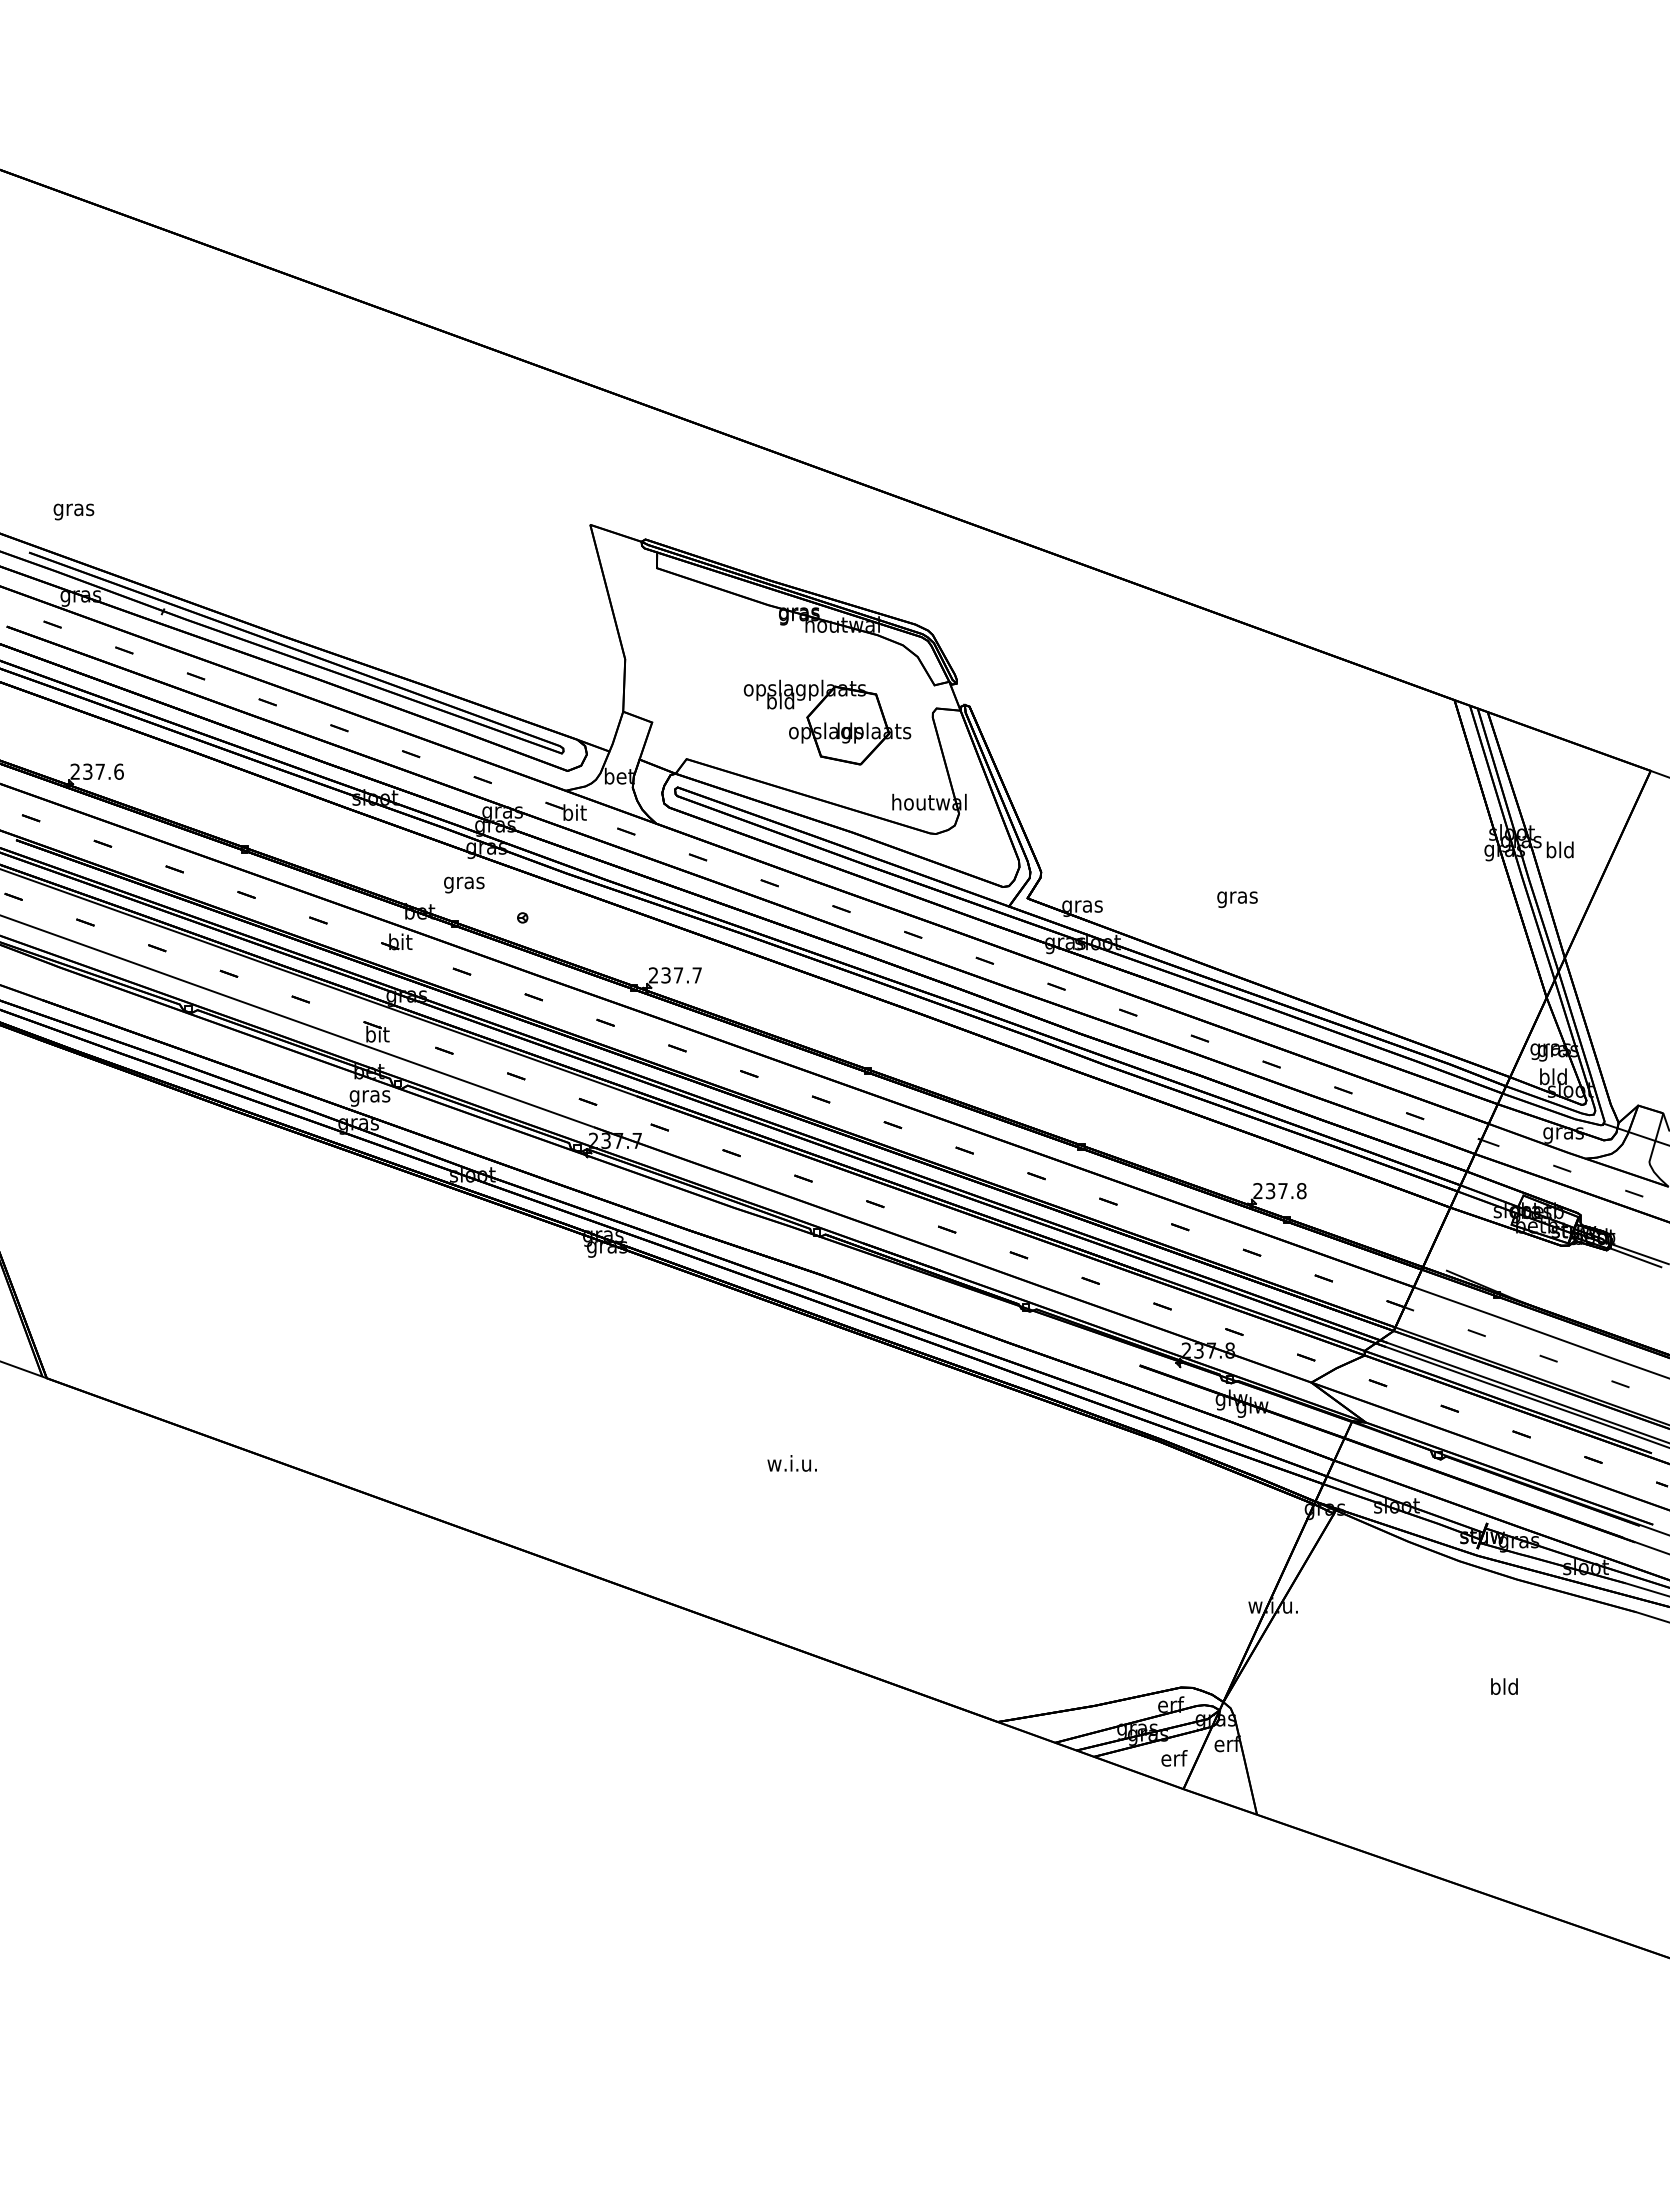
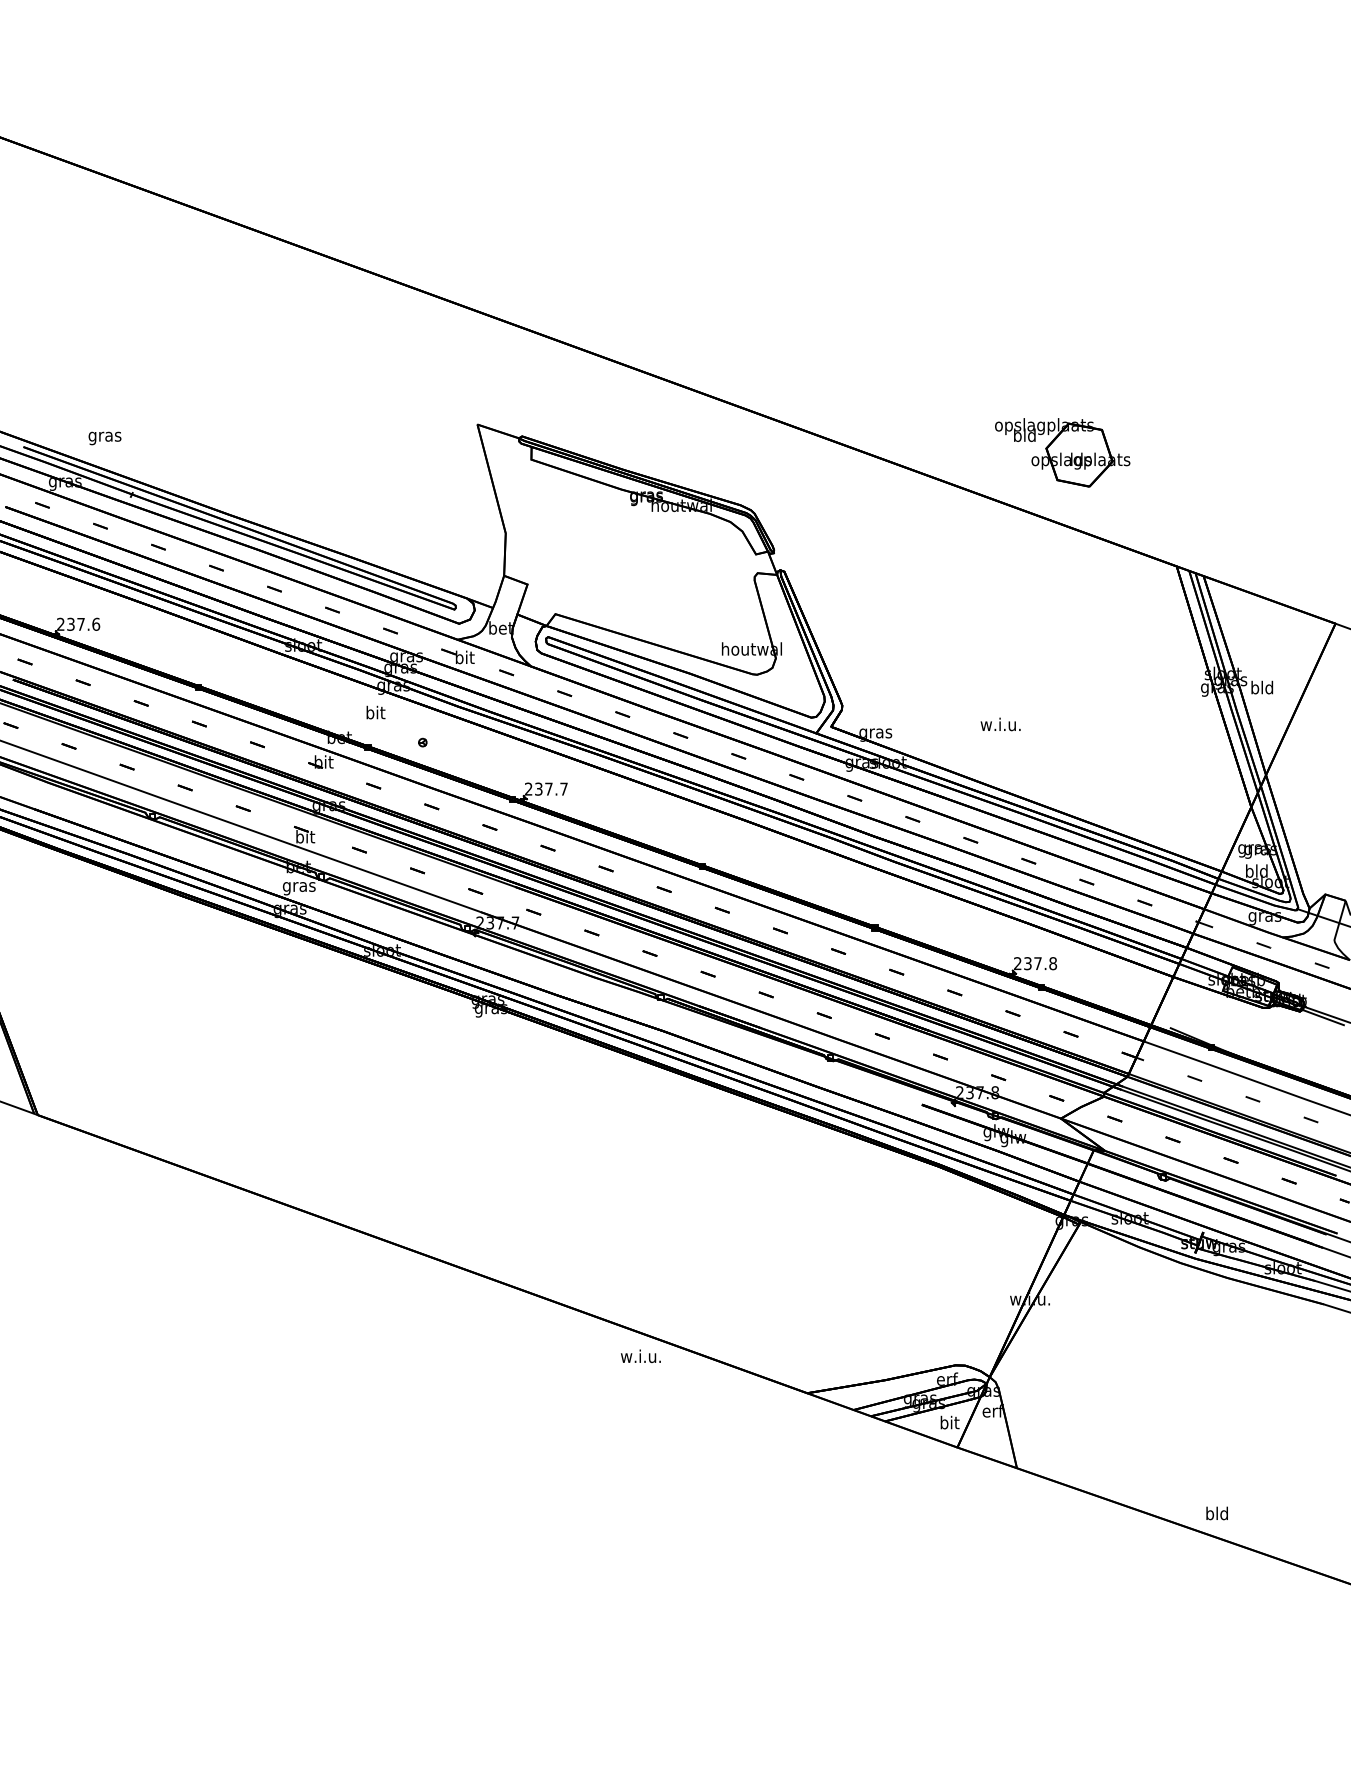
text: (73, 511) -> (104, 438), moved
part: (827, 722) -> (1062, 452), moved
text: (464, 882) -> (375, 713), gras -> bit
text: (1236, 897) -> (1000, 726), gras -> w.i.u.
text: (791, 1463) -> (640, 1356), moved
text: (1504, 1686) -> (1217, 1513), moved
text: (1174, 1758) -> (950, 1422), erf -> bit

